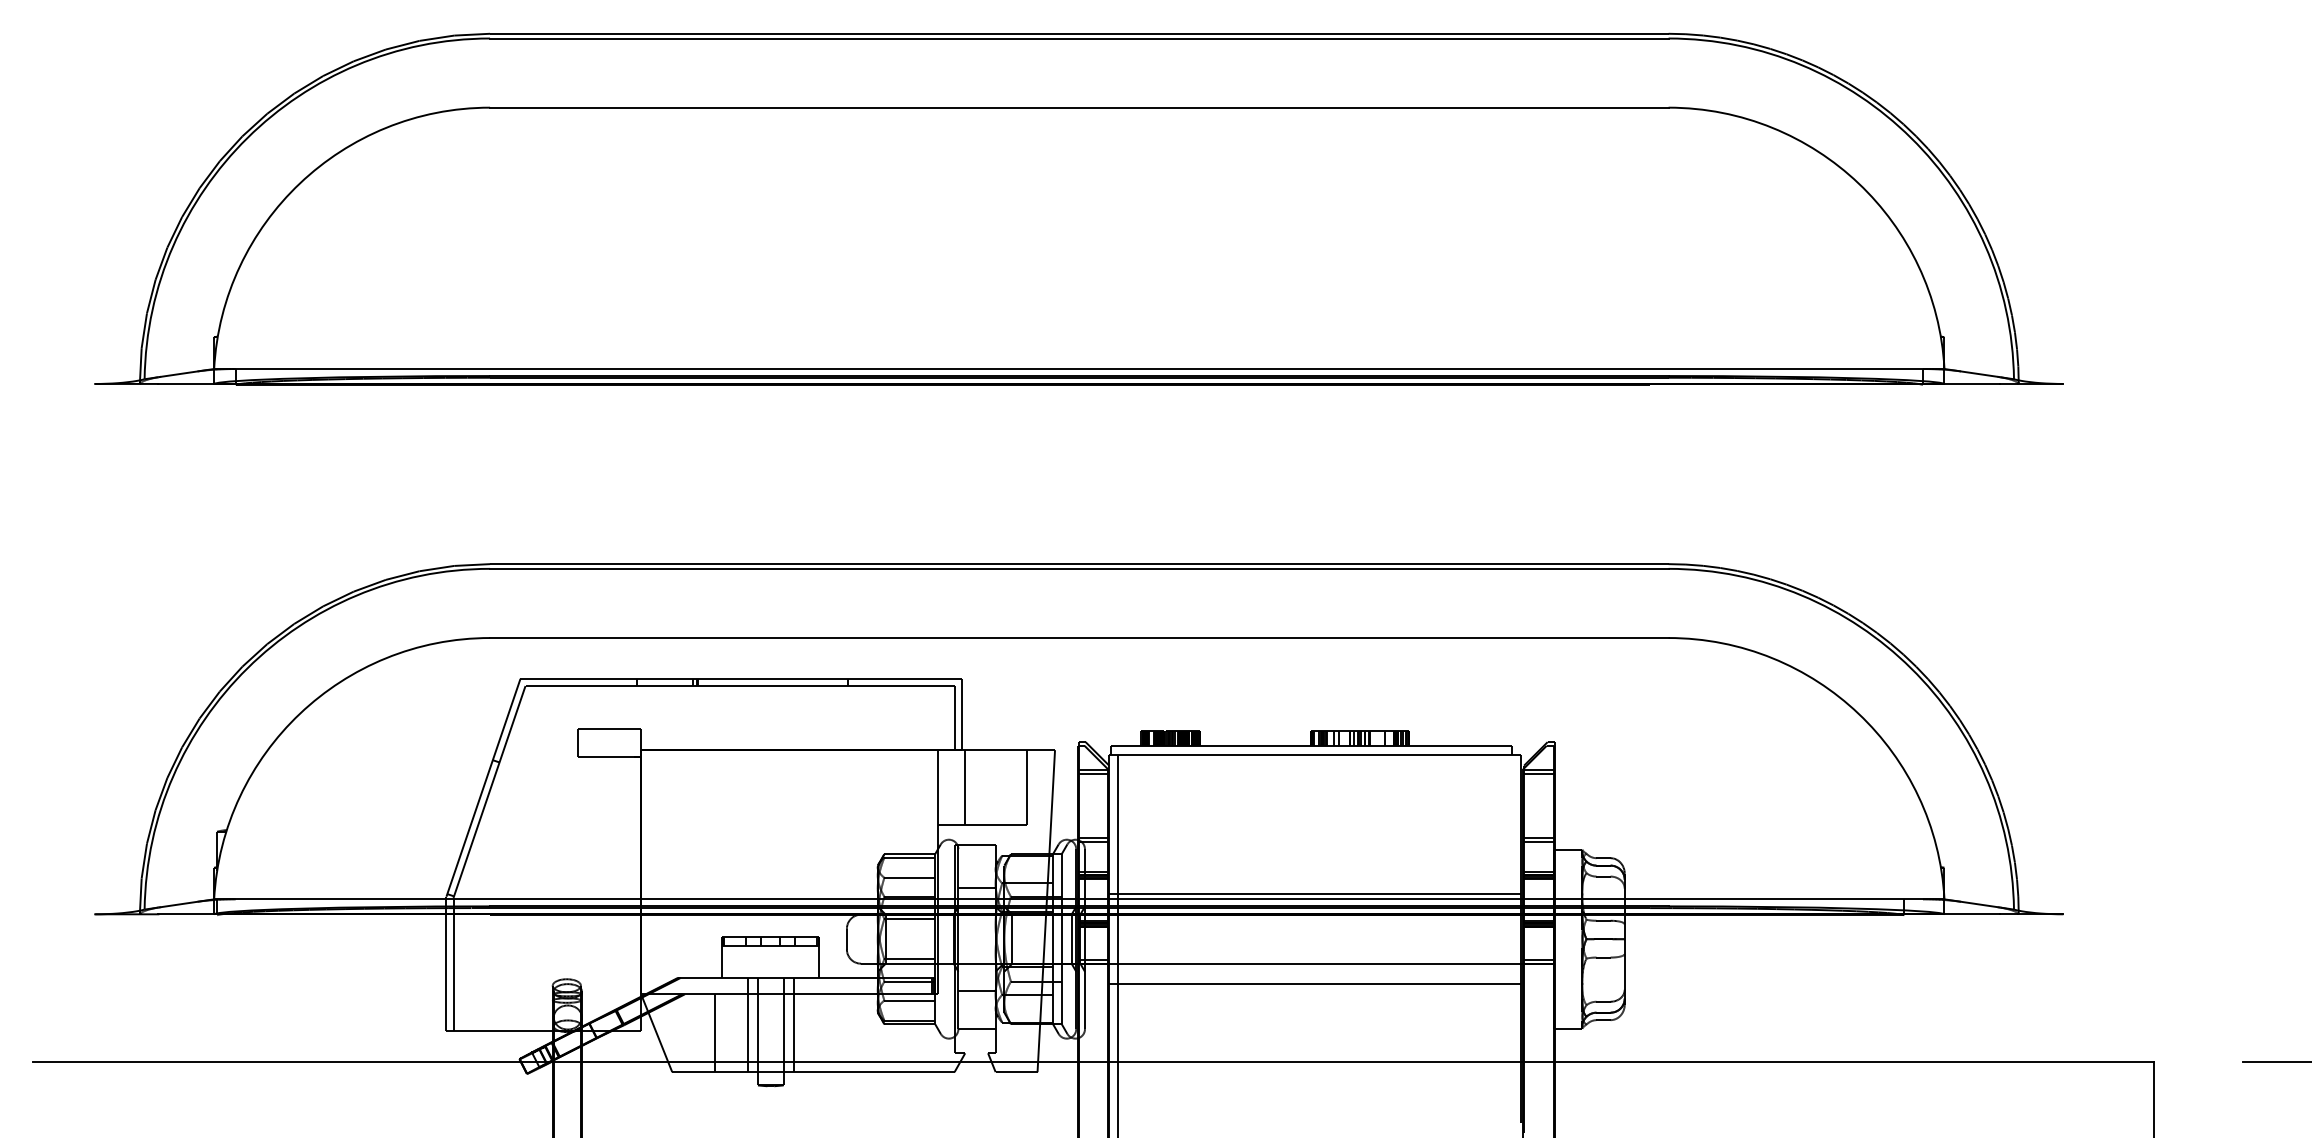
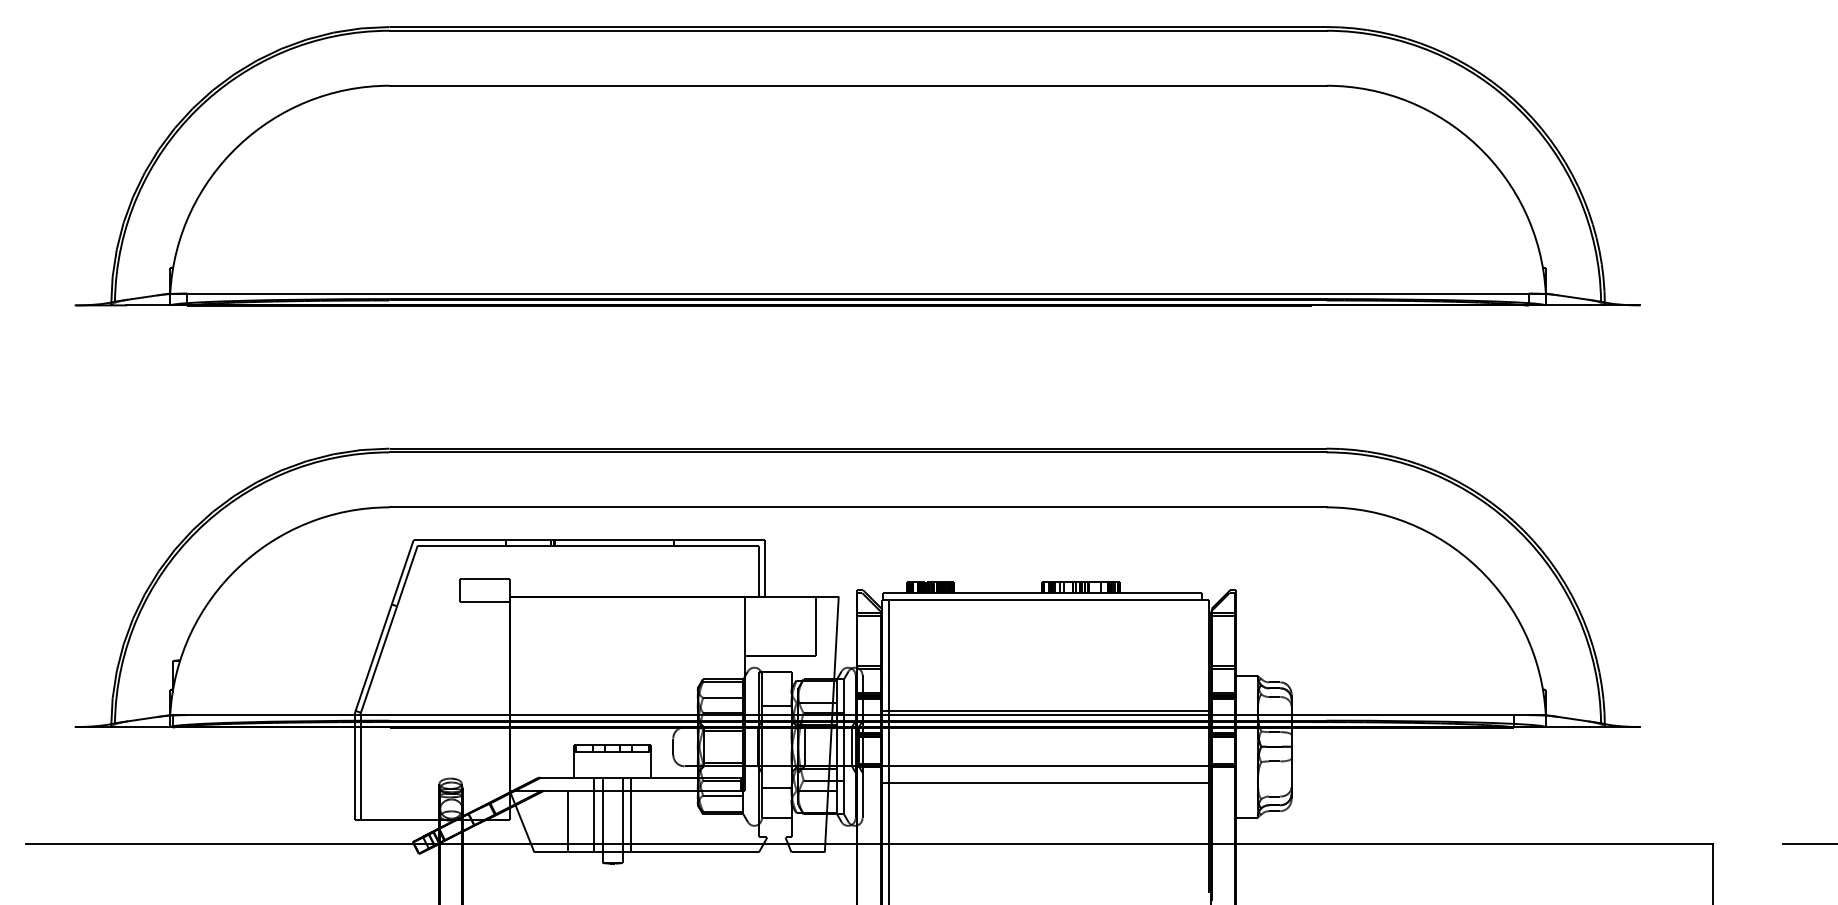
line: (965, 787) -> (767, 626), removed

